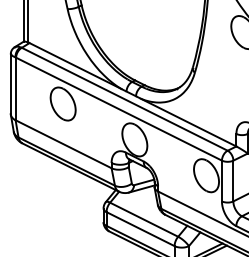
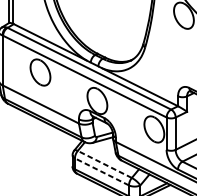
line: (143, 219) -> (104, 164), solid -> dashed
line: (140, 228) -> (101, 171), solid -> dashed

